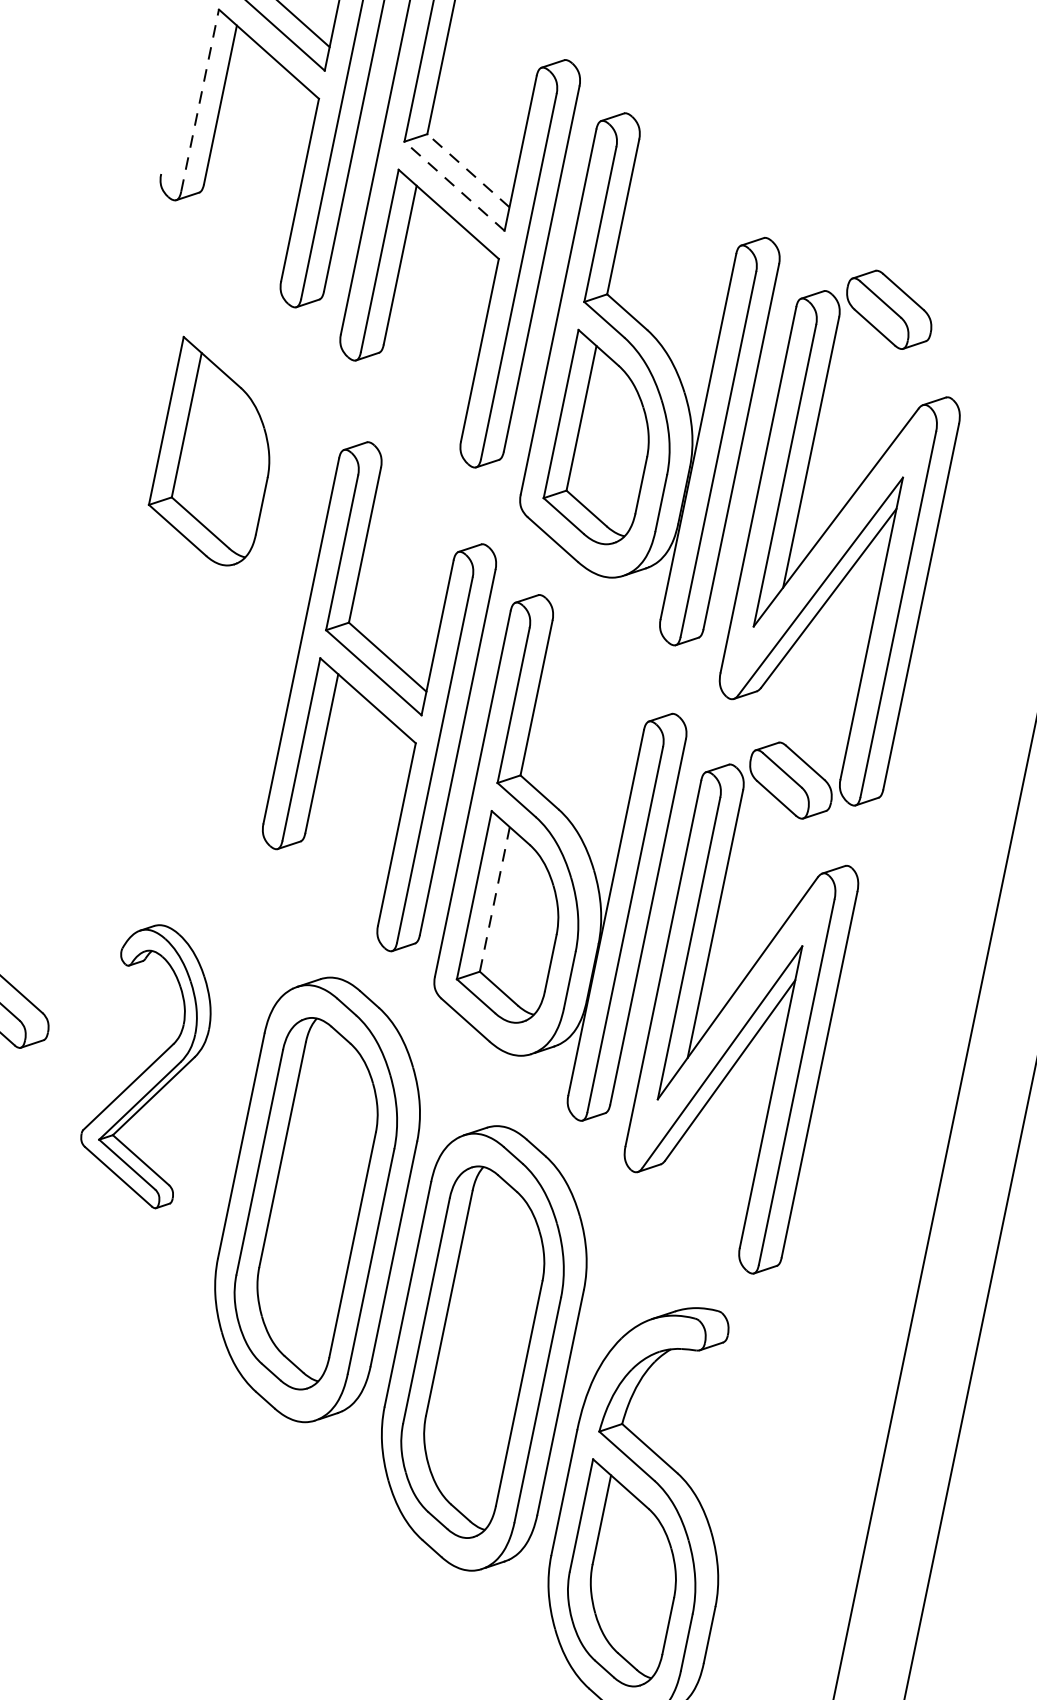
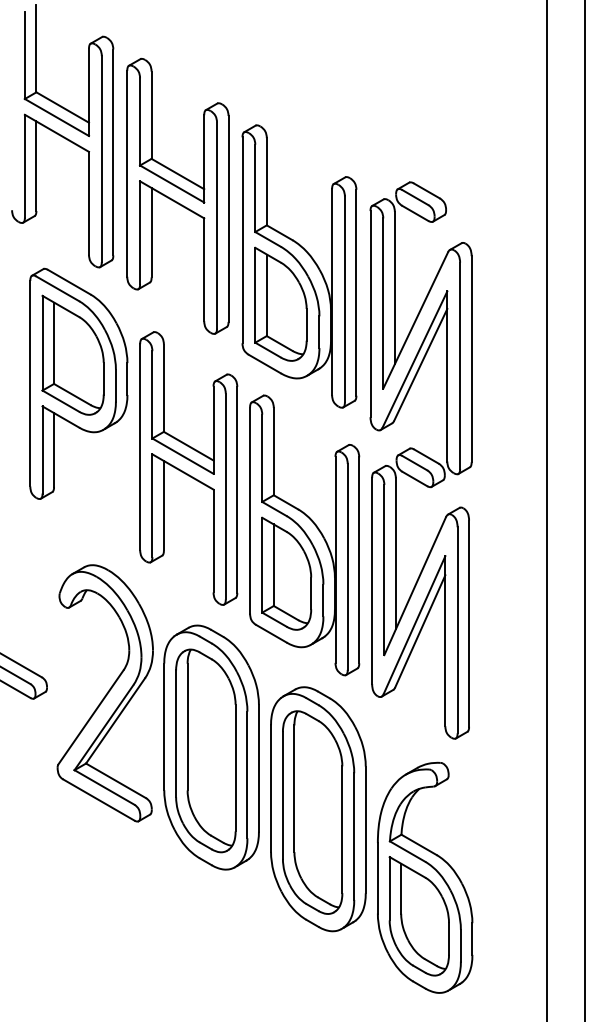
line: (199, 99) -> (24, 165), dashed -> solid
line: (467, 169) -> (177, 173), dashed -> solid
line: (453, 185) -> (171, 183), dashed -> solid
part: (215, 505) -> (78, 383), added
line: (494, 899) -> (273, 565), dashed -> solid
part: (147, 1064) -> (104, 693), size x1.67

